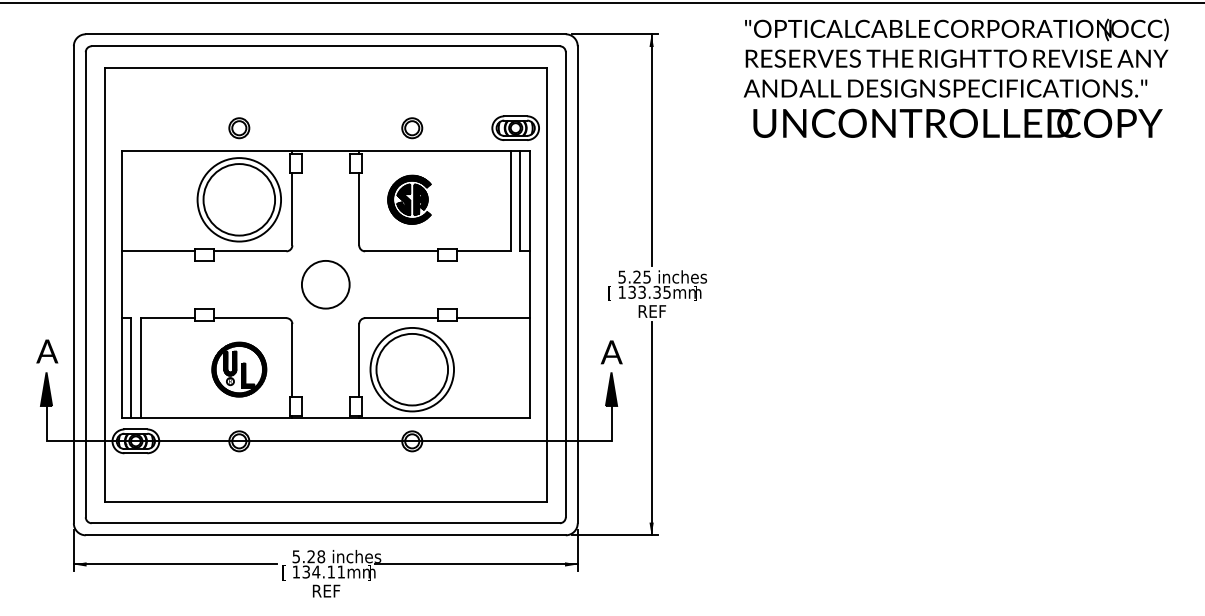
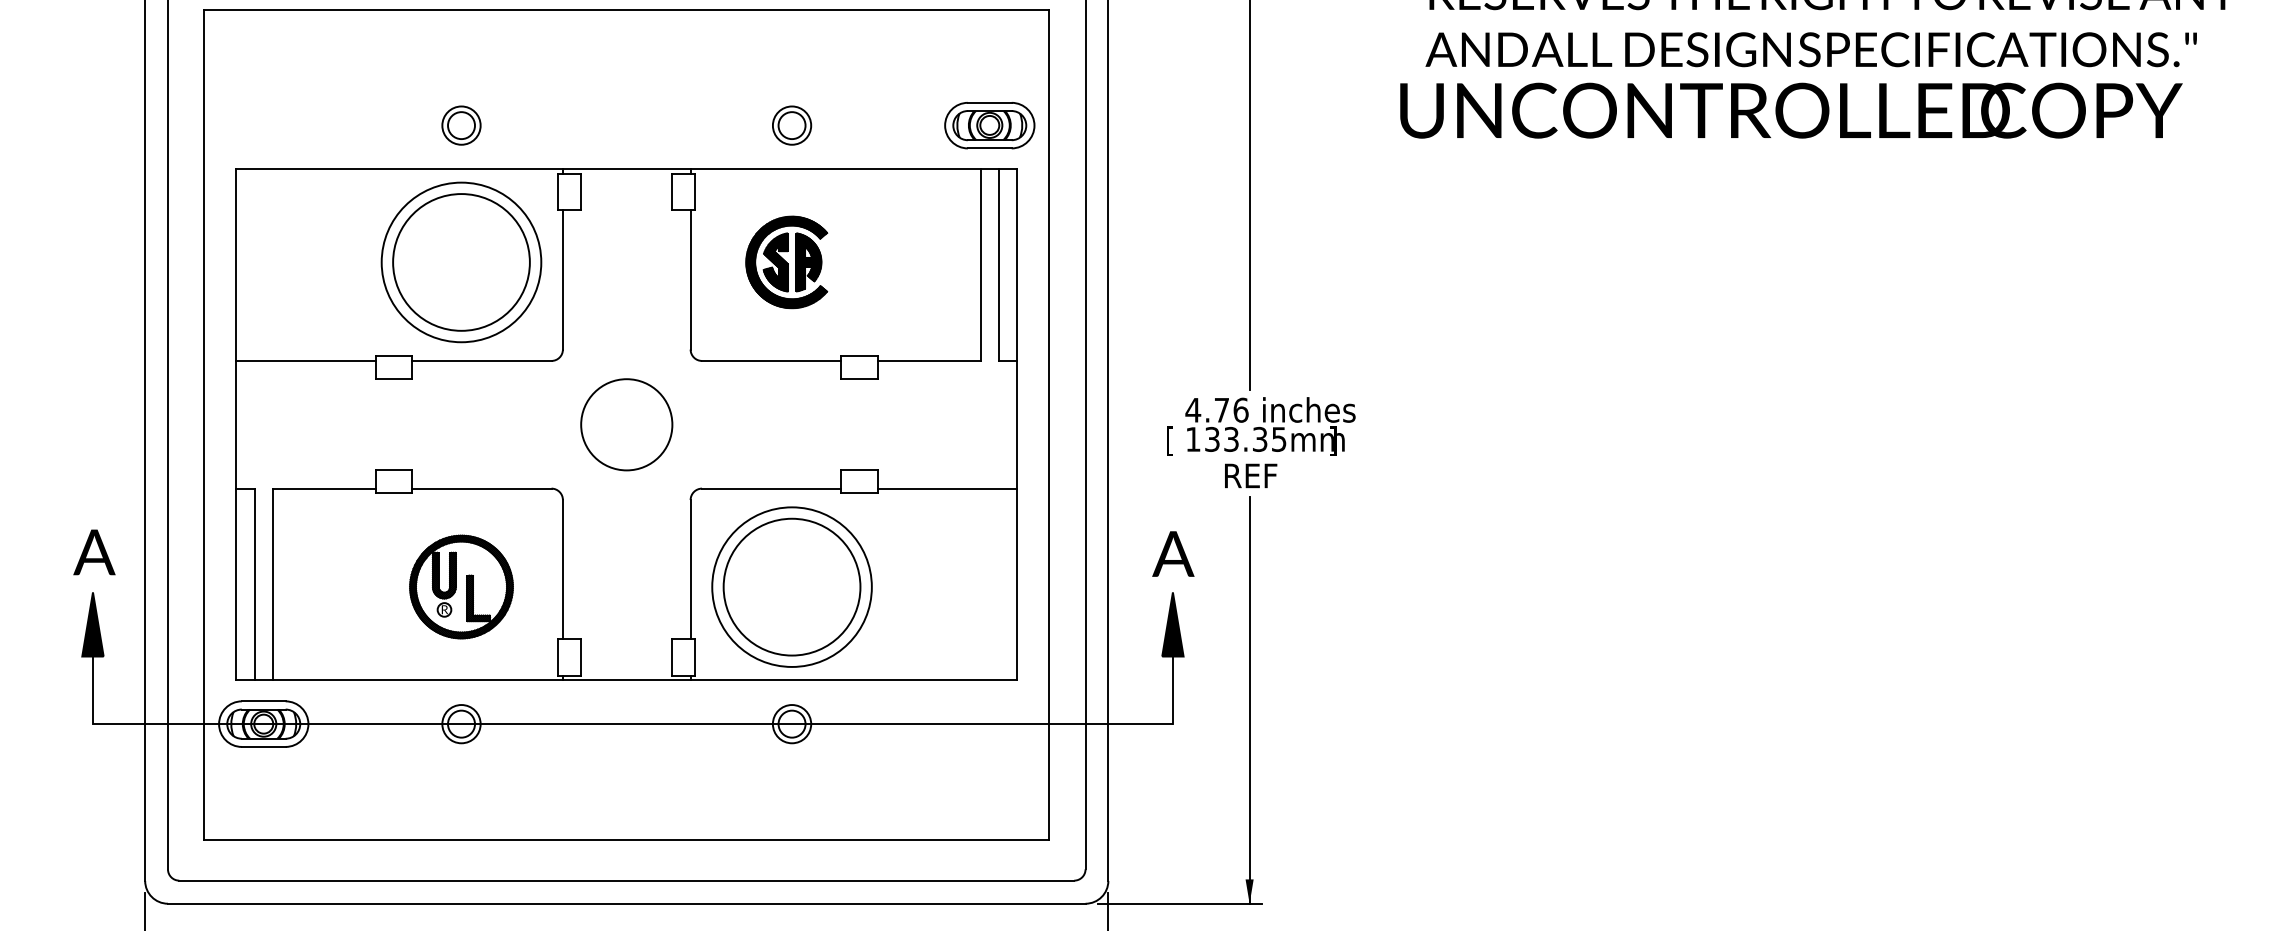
text: (957, 122) -> (1790, 108), moved
text: (634, 276) -> (1216, 409), 5.25 -> 4.76

